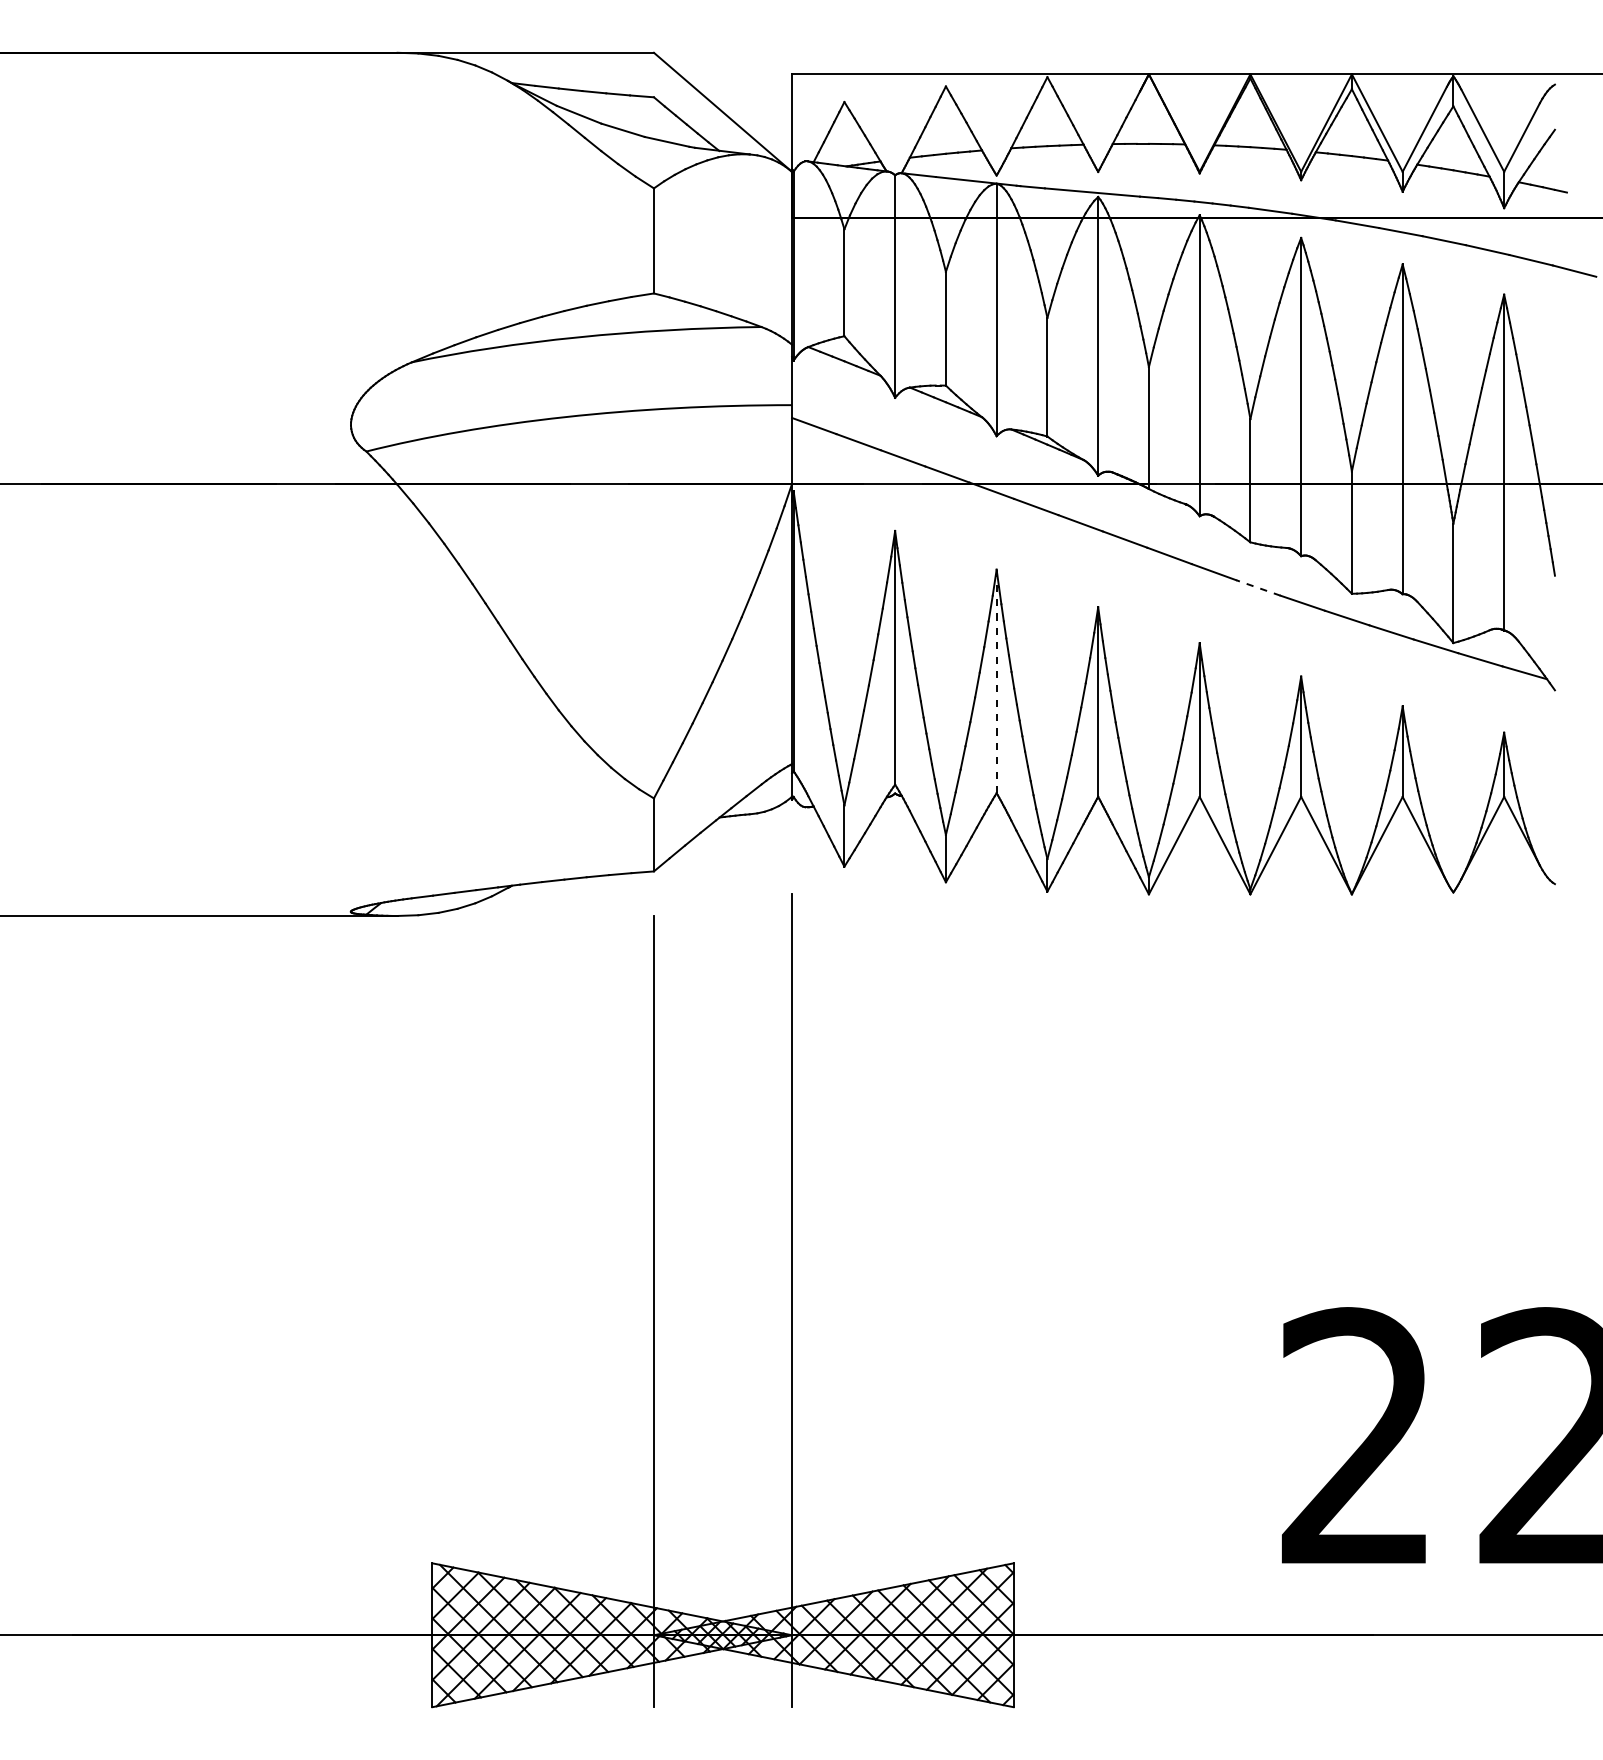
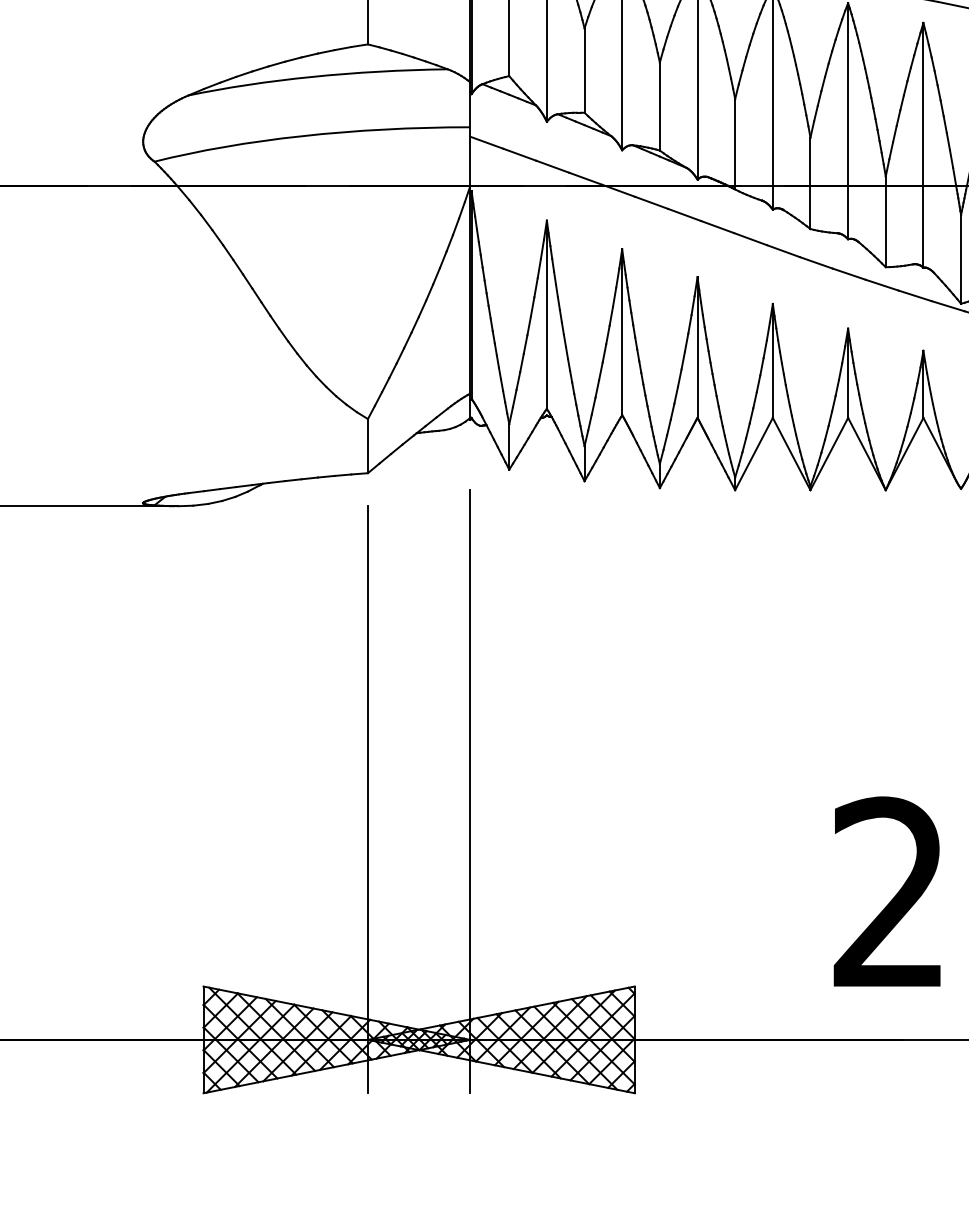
line: (1258, 587) -> (816, 262), dashed -> solid
line: (996, 681) -> (622, 332), dashed -> solid

